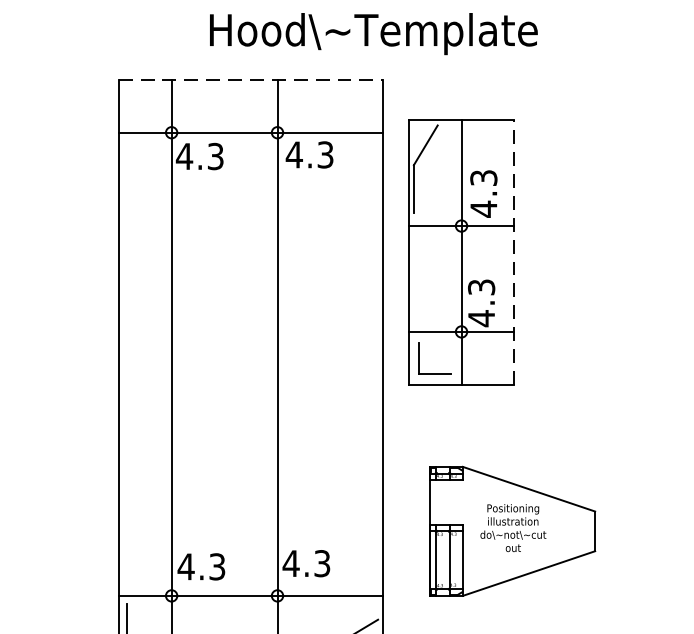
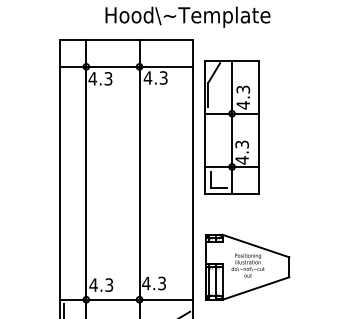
line: (251, 80) -> (126, 40), dashed -> solid
line: (514, 253) -> (258, 127), dashed -> solid
part: (512, 529) -> (247, 266), moved

